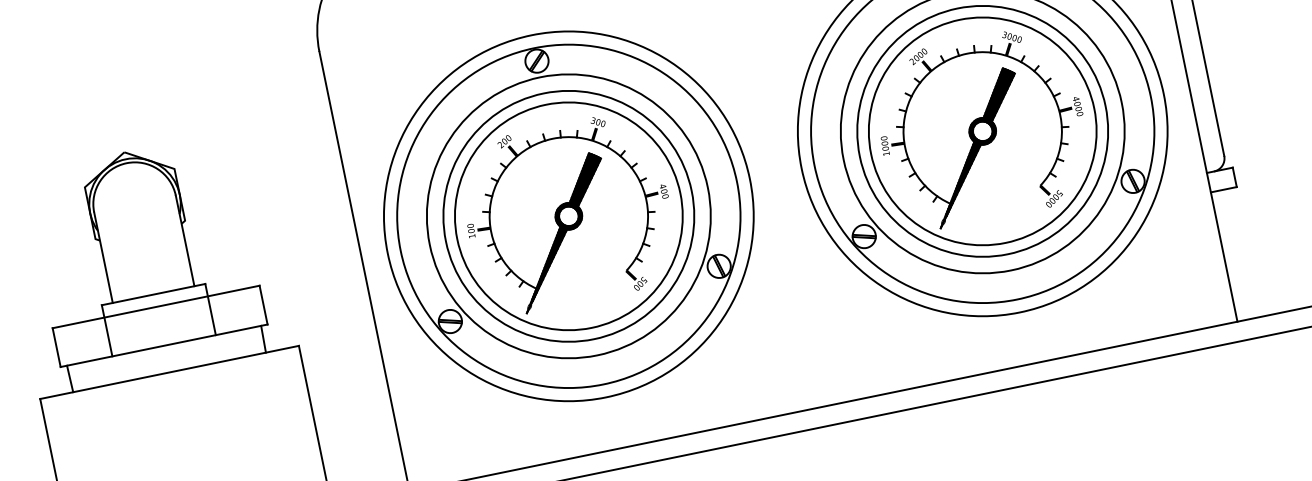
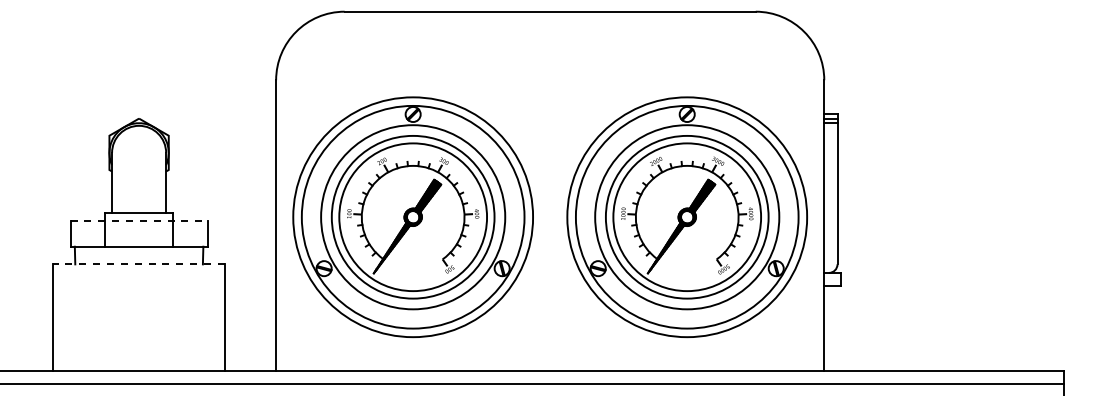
line: (156, 307) -> (139, 221), solid -> dashed
line: (170, 372) -> (139, 264), solid -> dashed

